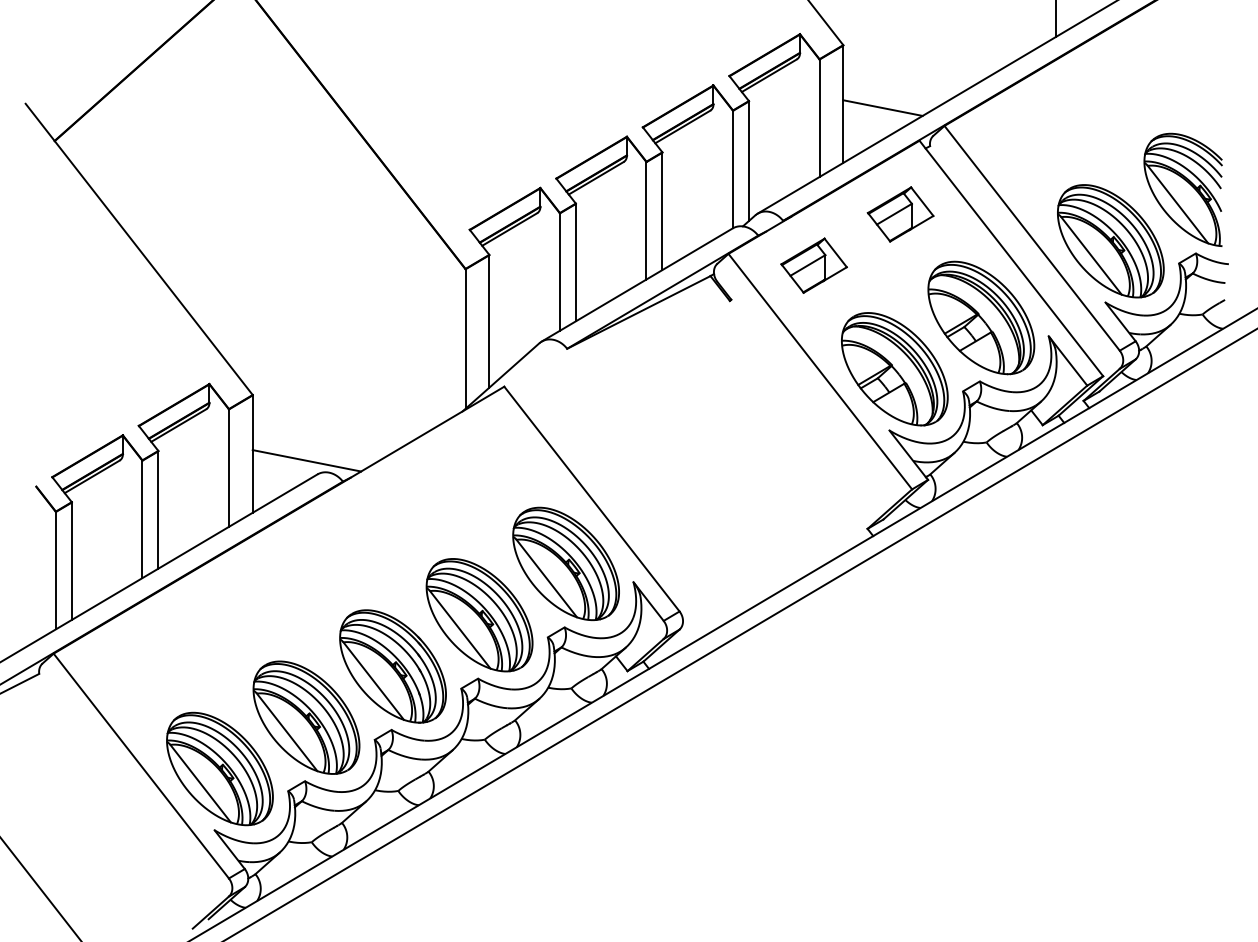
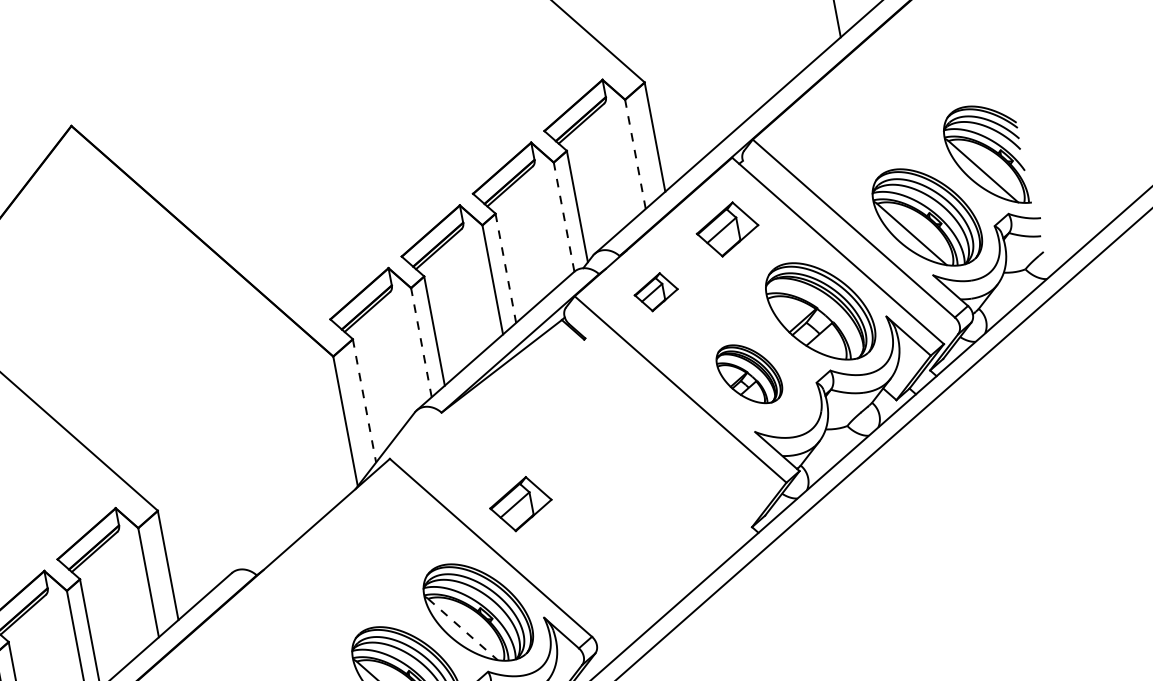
line: (882, 107) -> (691, 133), removed
line: (819, 118) -> (635, 154), solid -> dashed
line: (733, 169) -> (564, 217), solid -> dashed
line: (662, 211) -> (506, 268), solid -> dashed
part: (813, 265) -> (655, 292), size x0.7
line: (559, 271) -> (420, 342), solid -> dashed
line: (489, 321) -> (364, 400), solid -> dashed
part: (894, 369) -> (749, 374), size x0.6
part: (631, 459) -> (520, 504), added
line: (306, 460) -> (219, 562), removed
line: (547, 578) -> (463, 629), solid -> dashed

